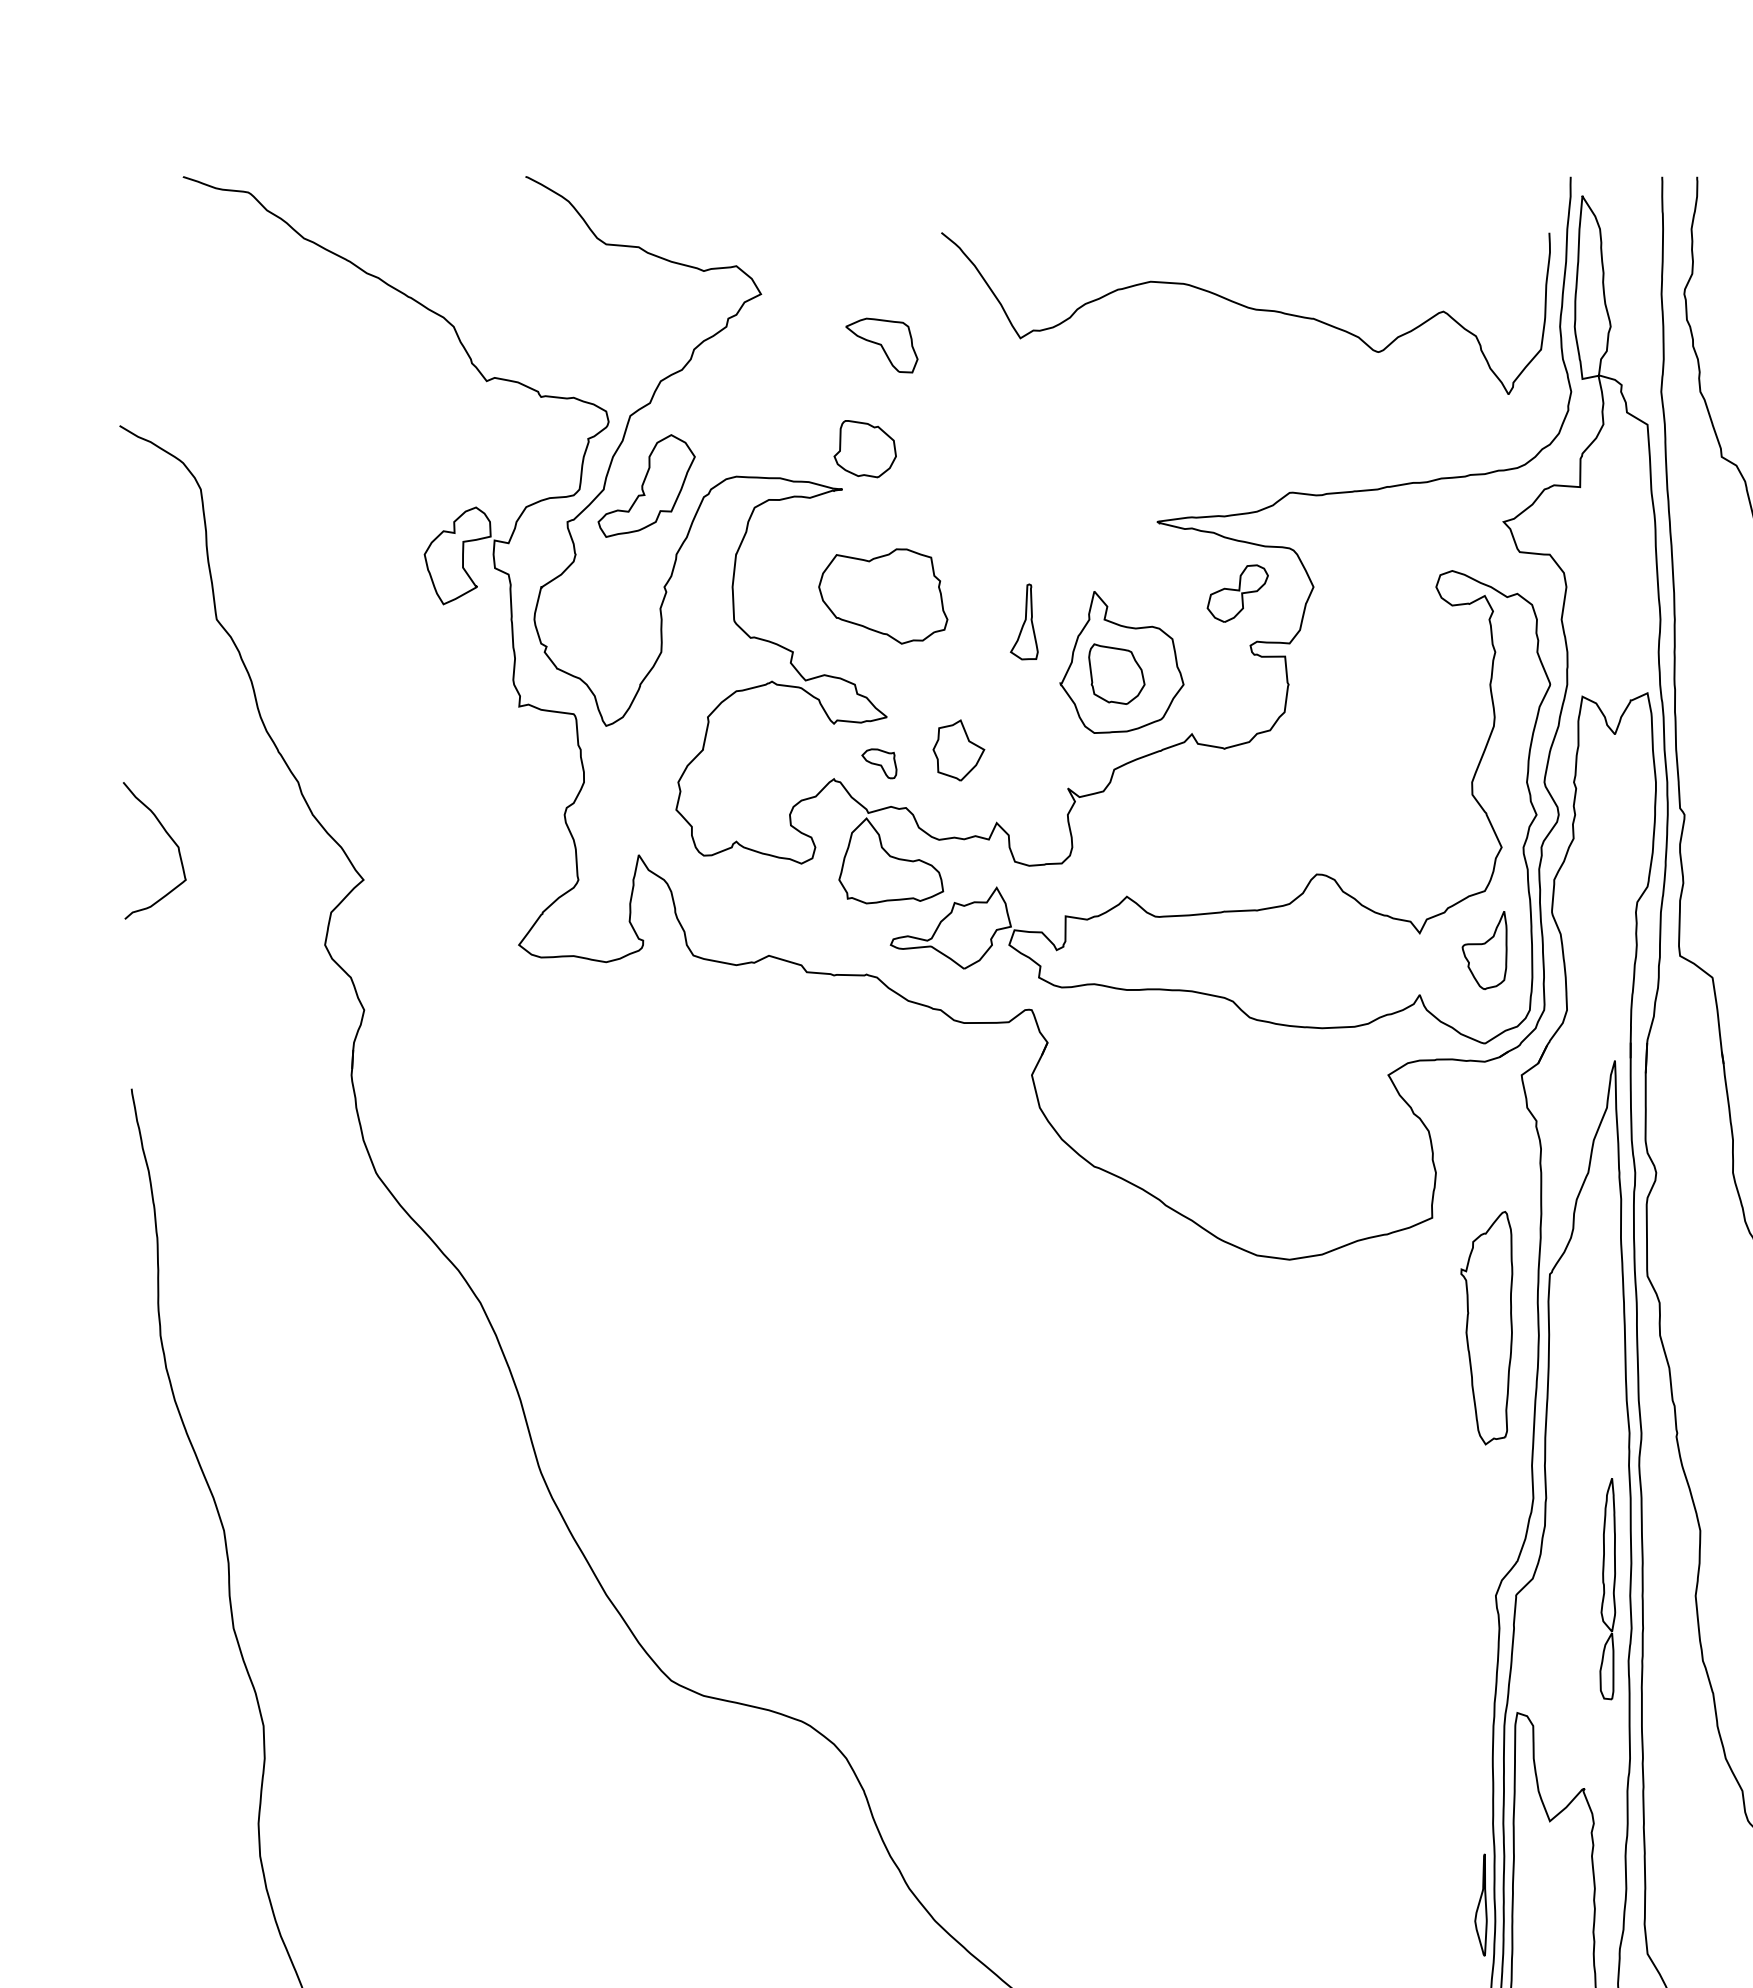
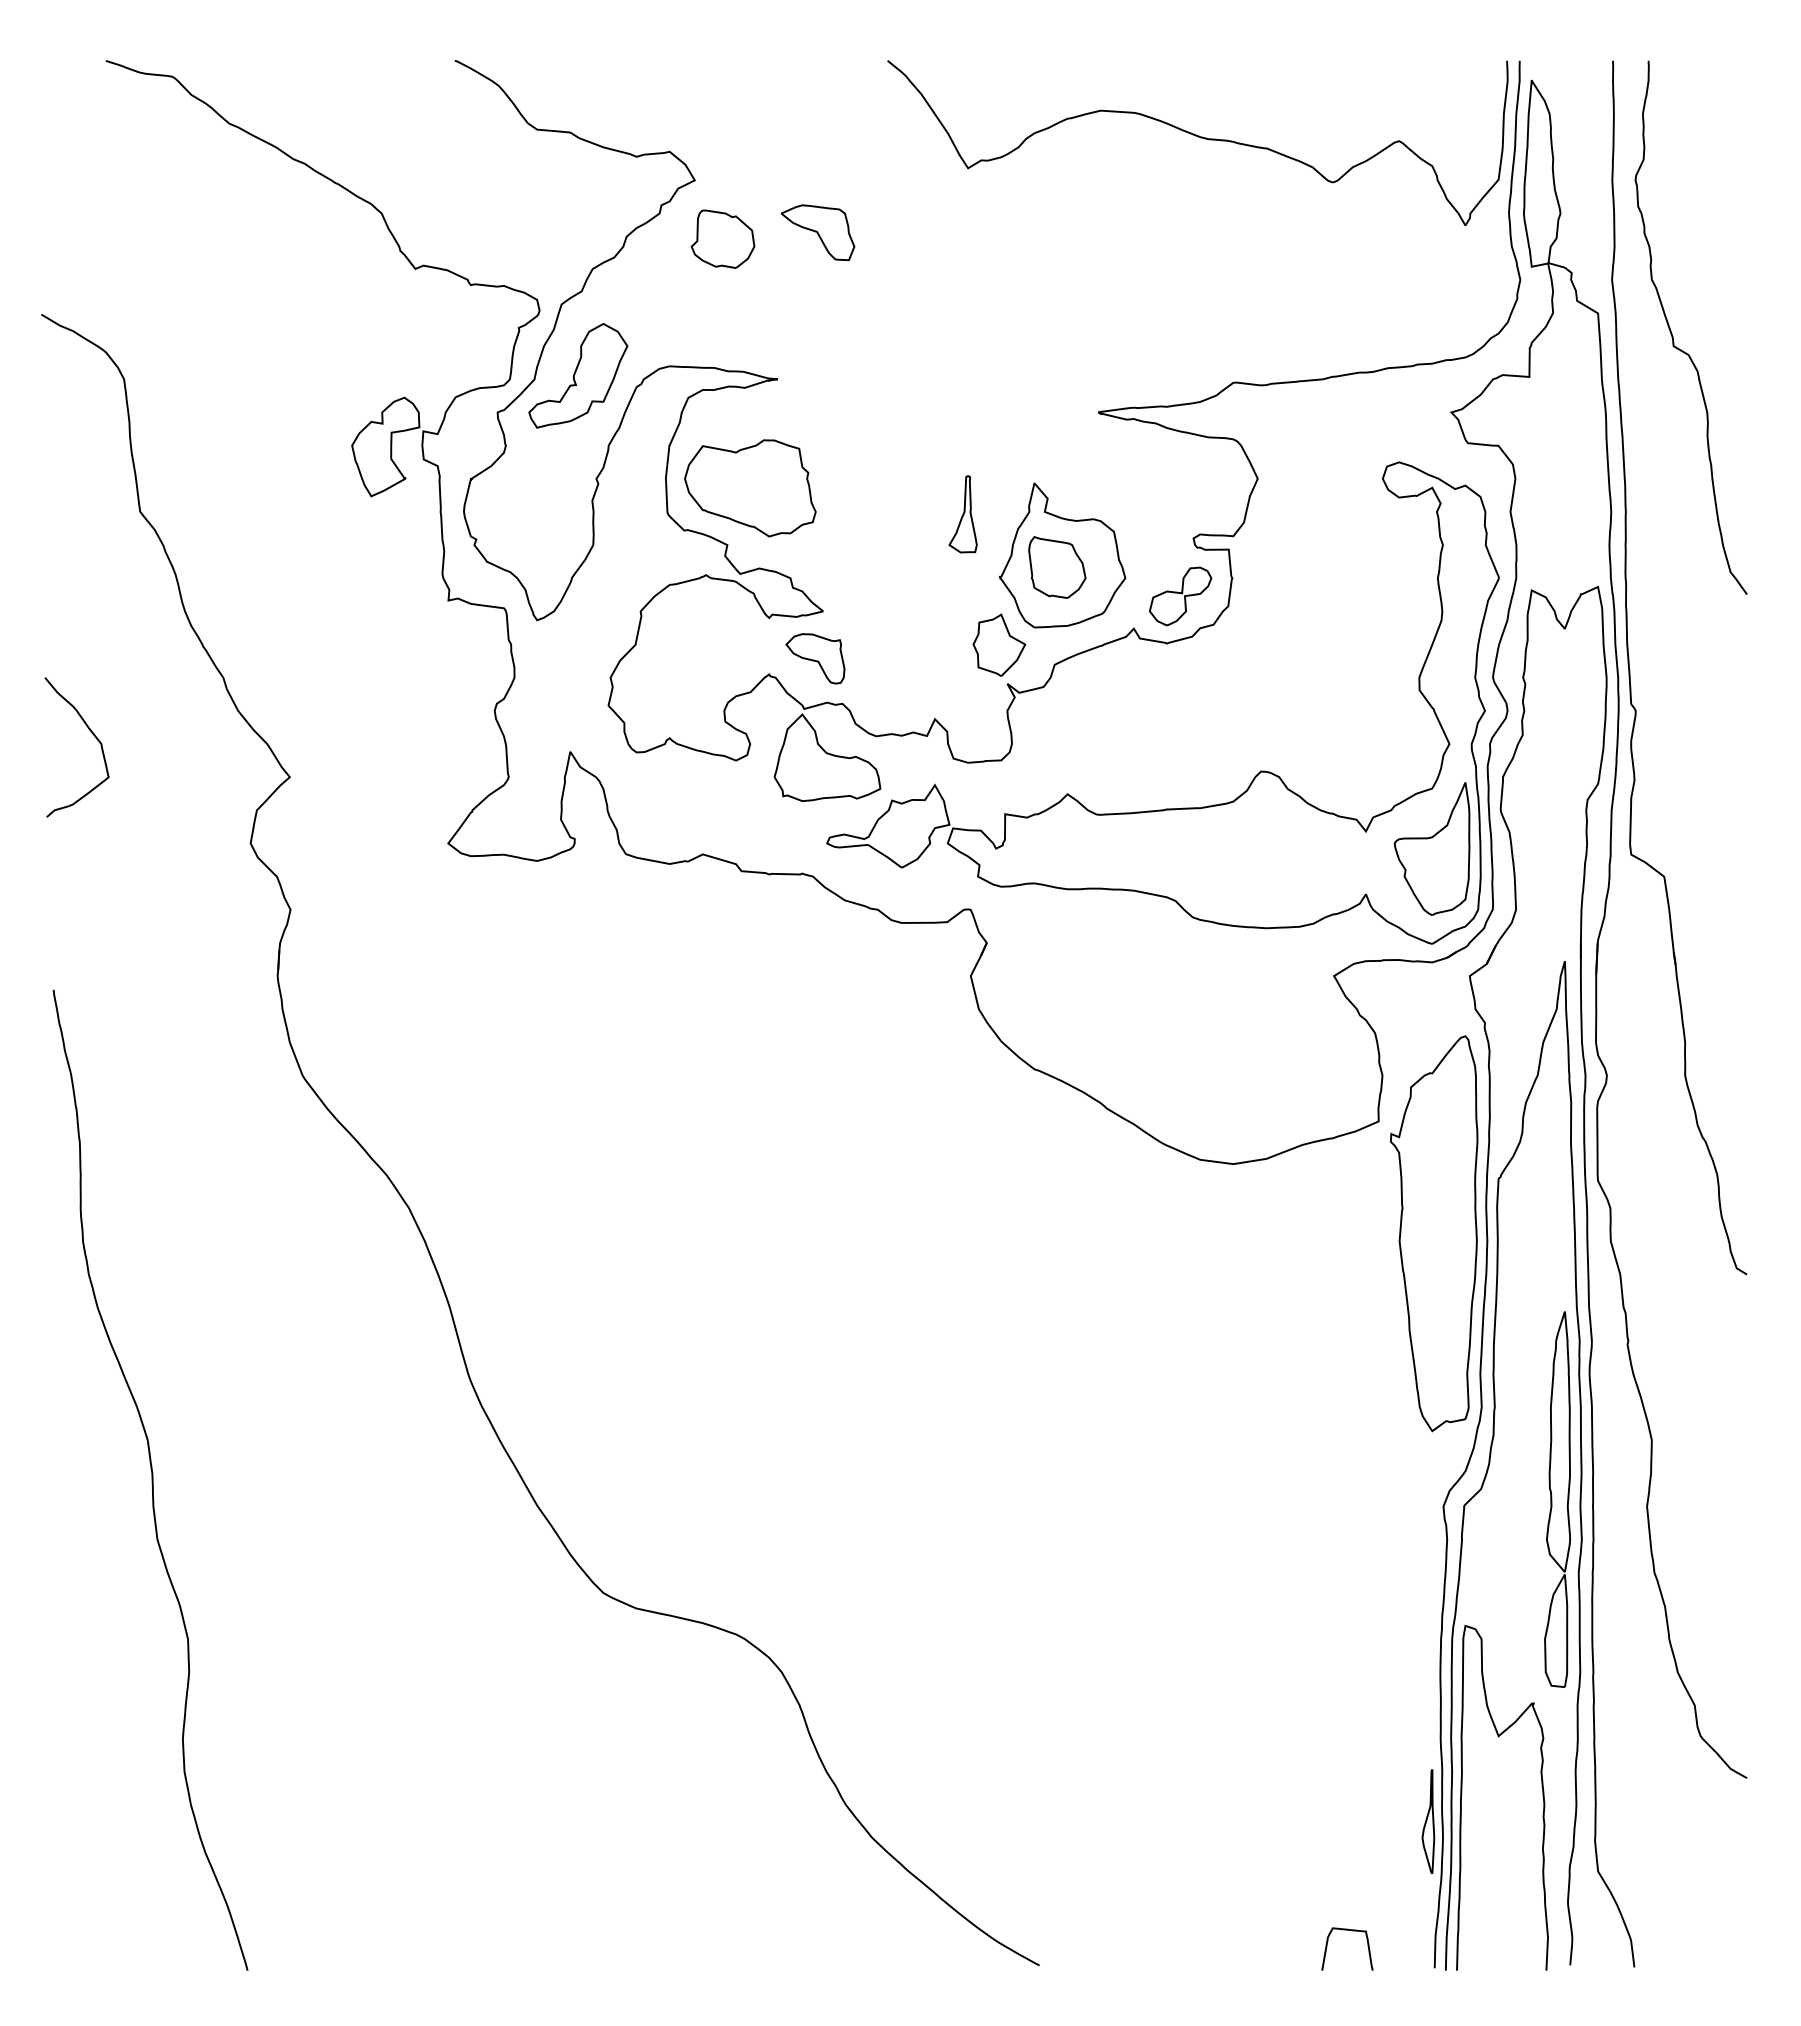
curve: (1248, 309) -> (1200, 138), moved
part: (864, 448) -> (722, 238), moved
part: (1237, 593) -> (1180, 596), moved
part: (883, 596) -> (750, 488), moved
part: (958, 749) -> (999, 644), moved
part: (879, 763) -> (815, 658), size x1.67
part: (1484, 949) -> (1431, 848), size x1.67
part: (1487, 1327) -> (1434, 1233), size x1.67
part: (1607, 1588) -> (1557, 1499), size x1.67

